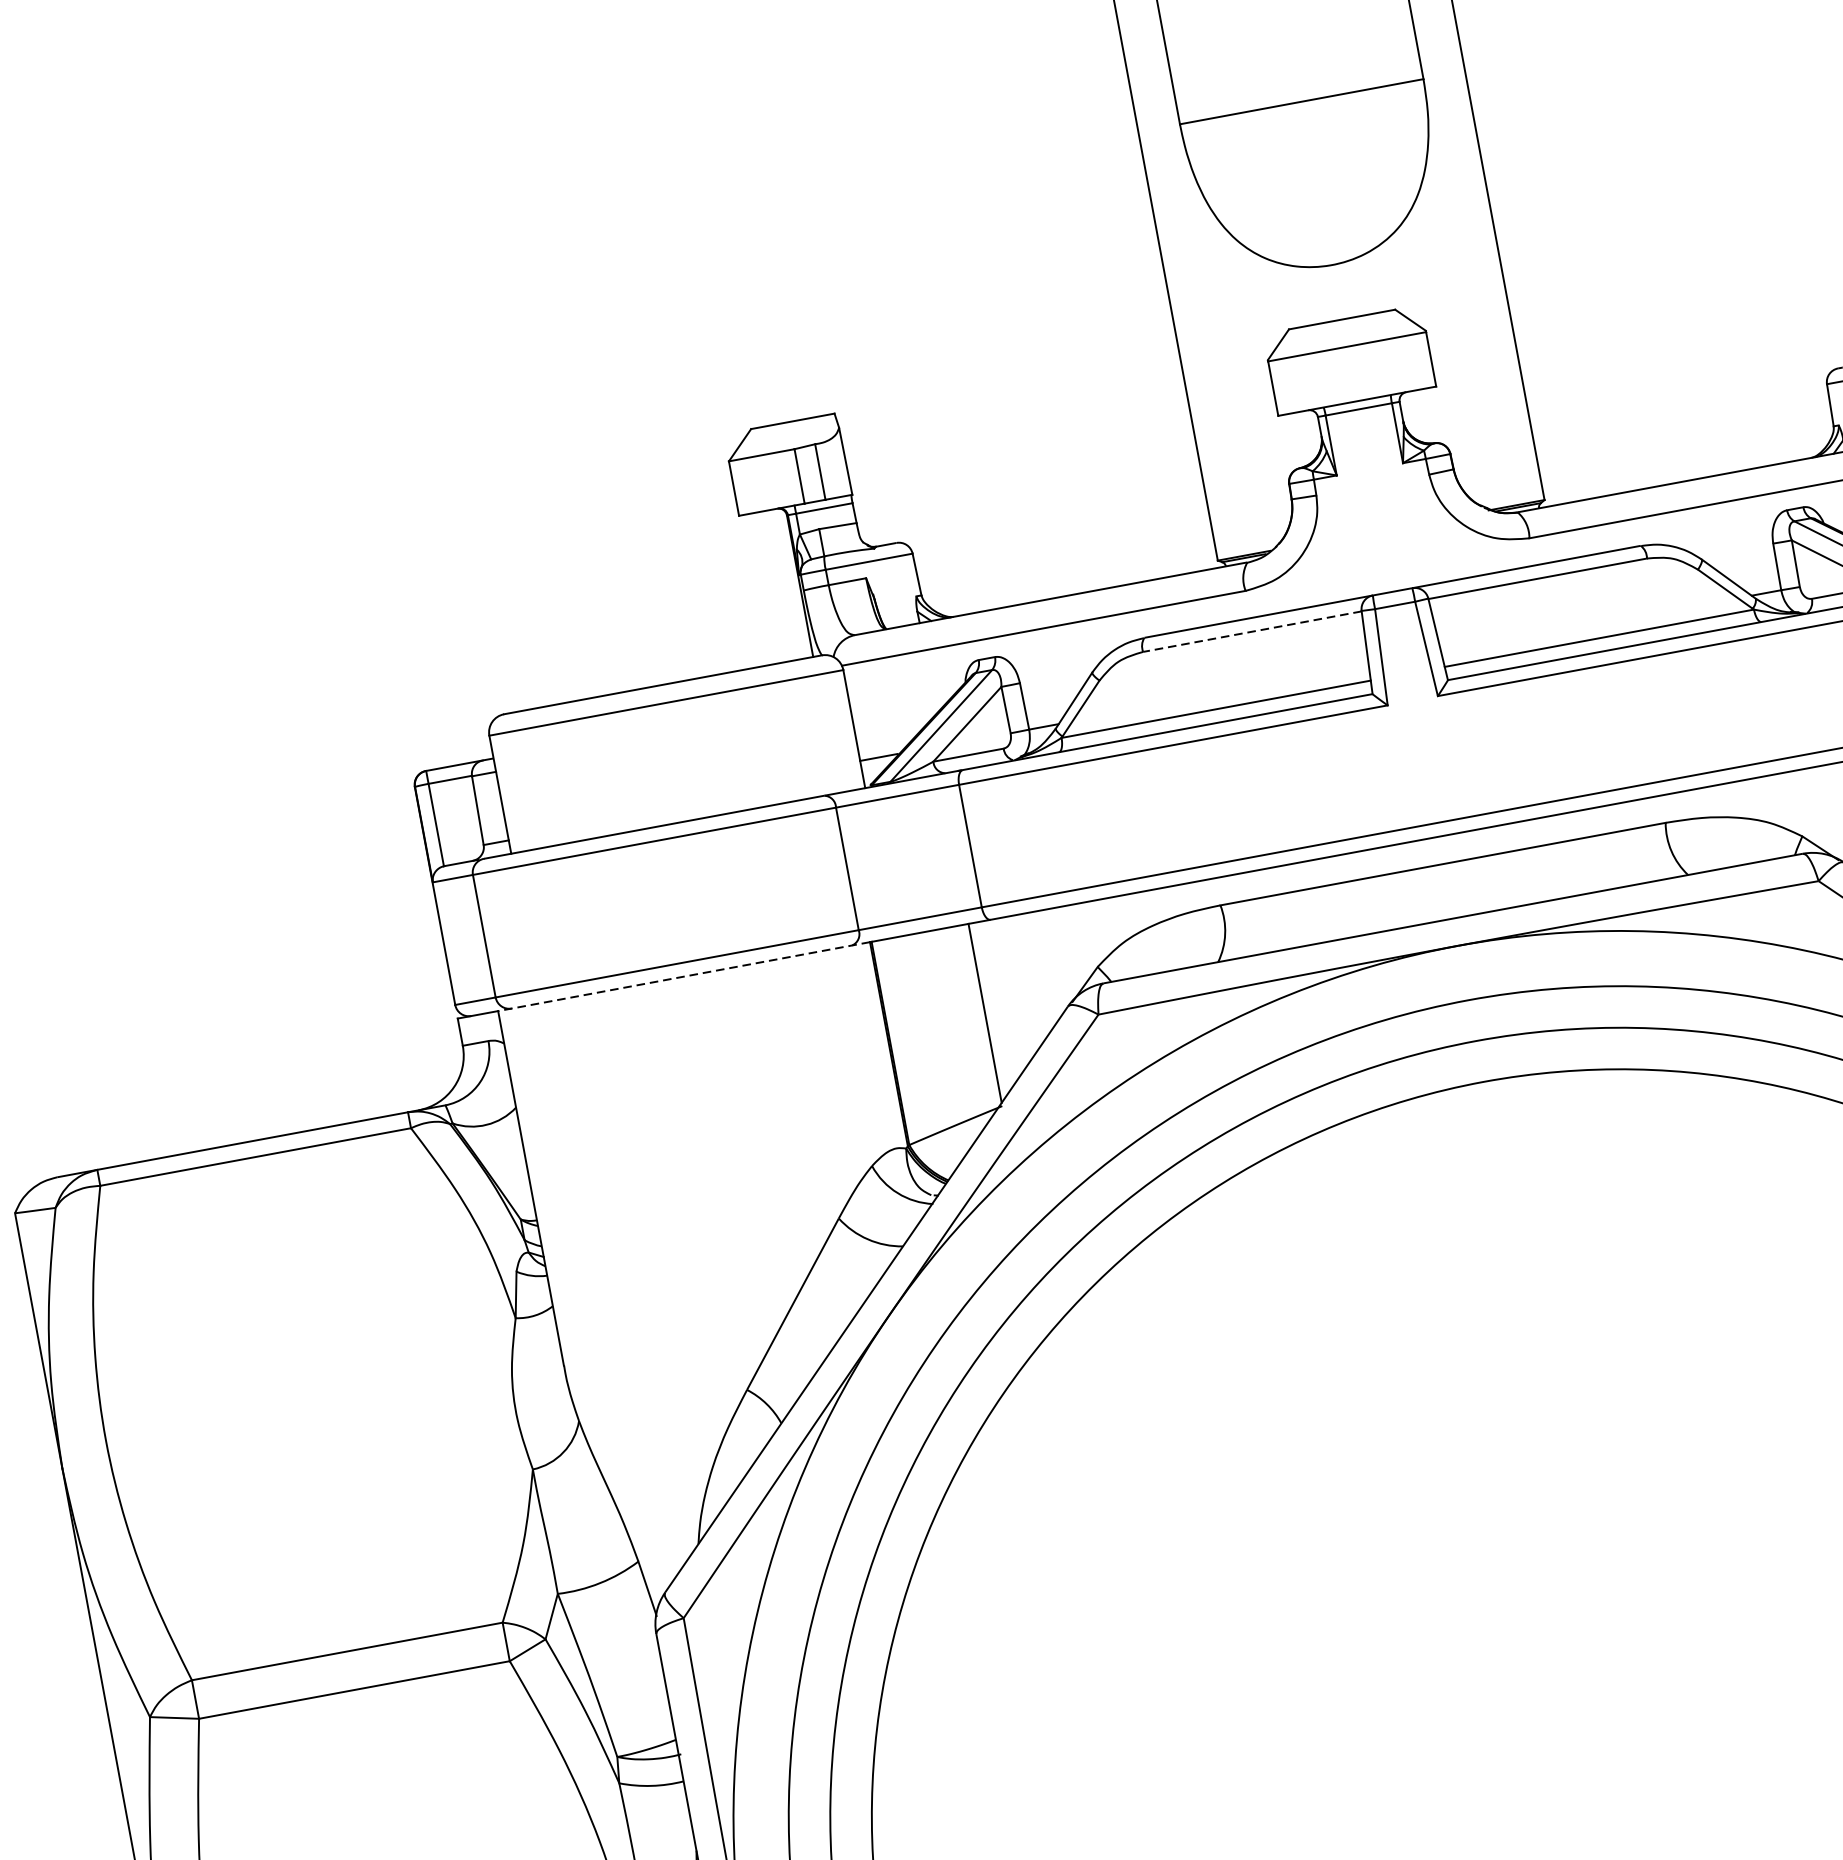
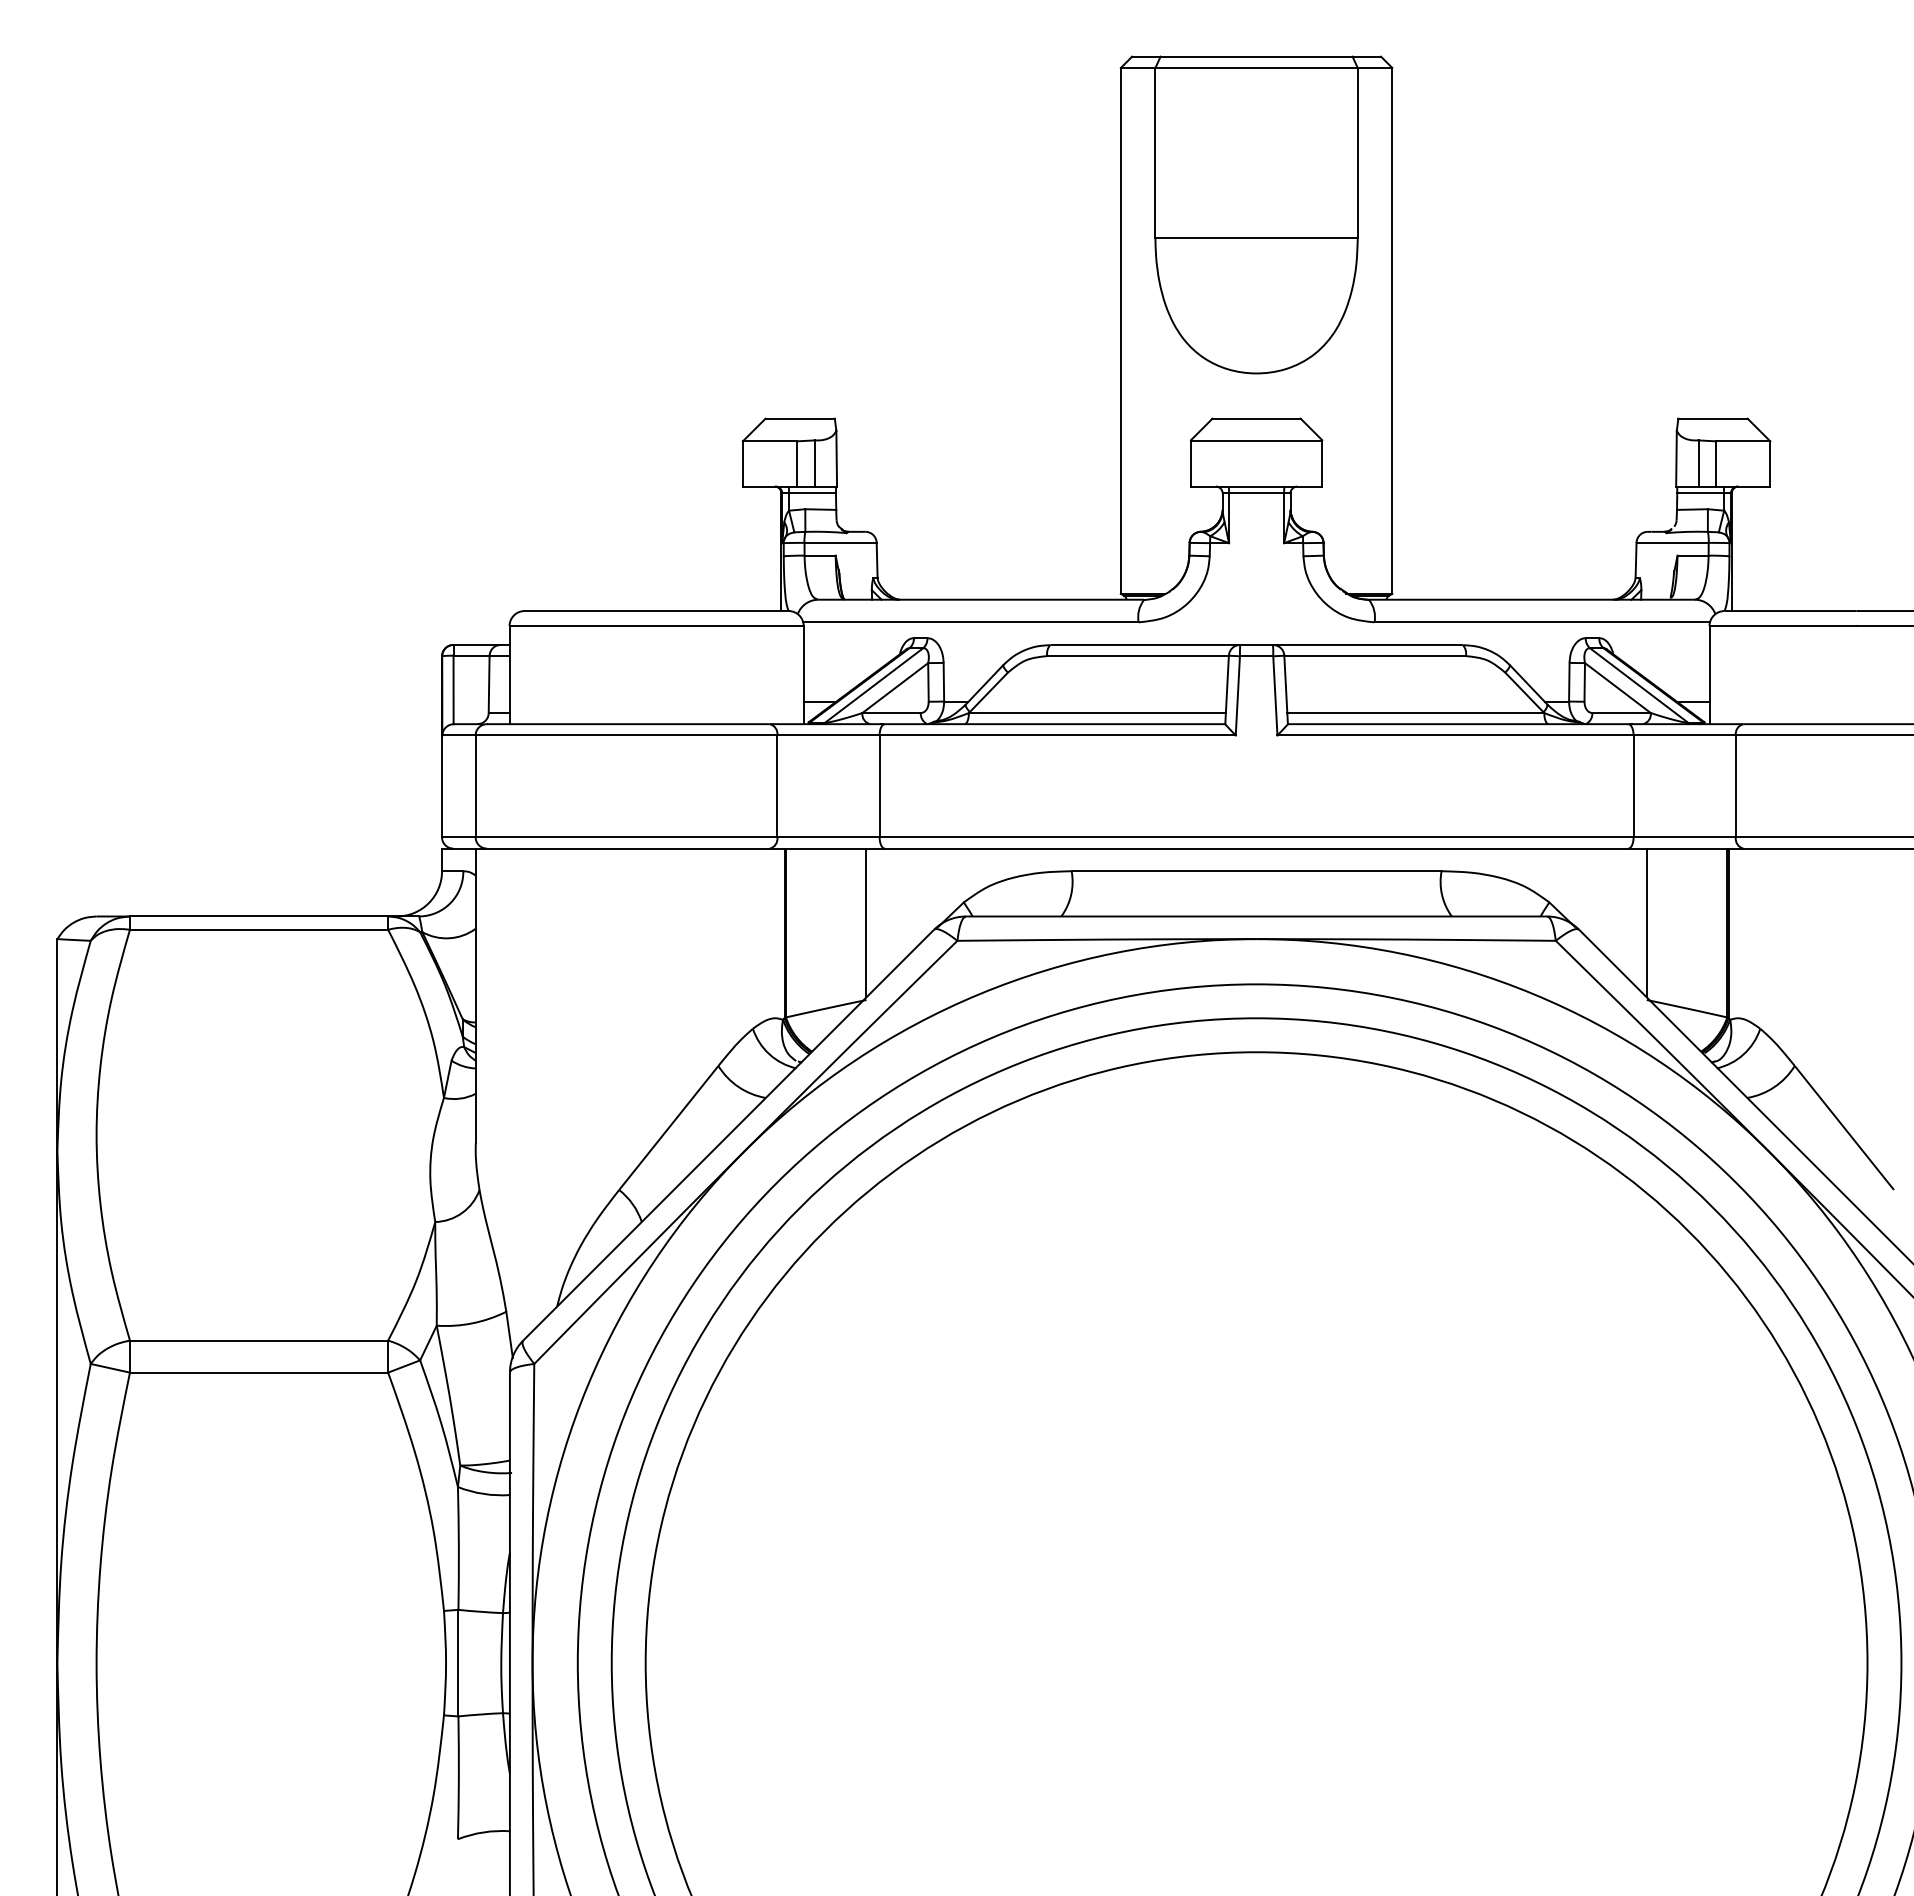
line: (1253, 632) -> (1138, 656), dashed -> solid
line: (684, 976) -> (630, 848), dashed -> solid

